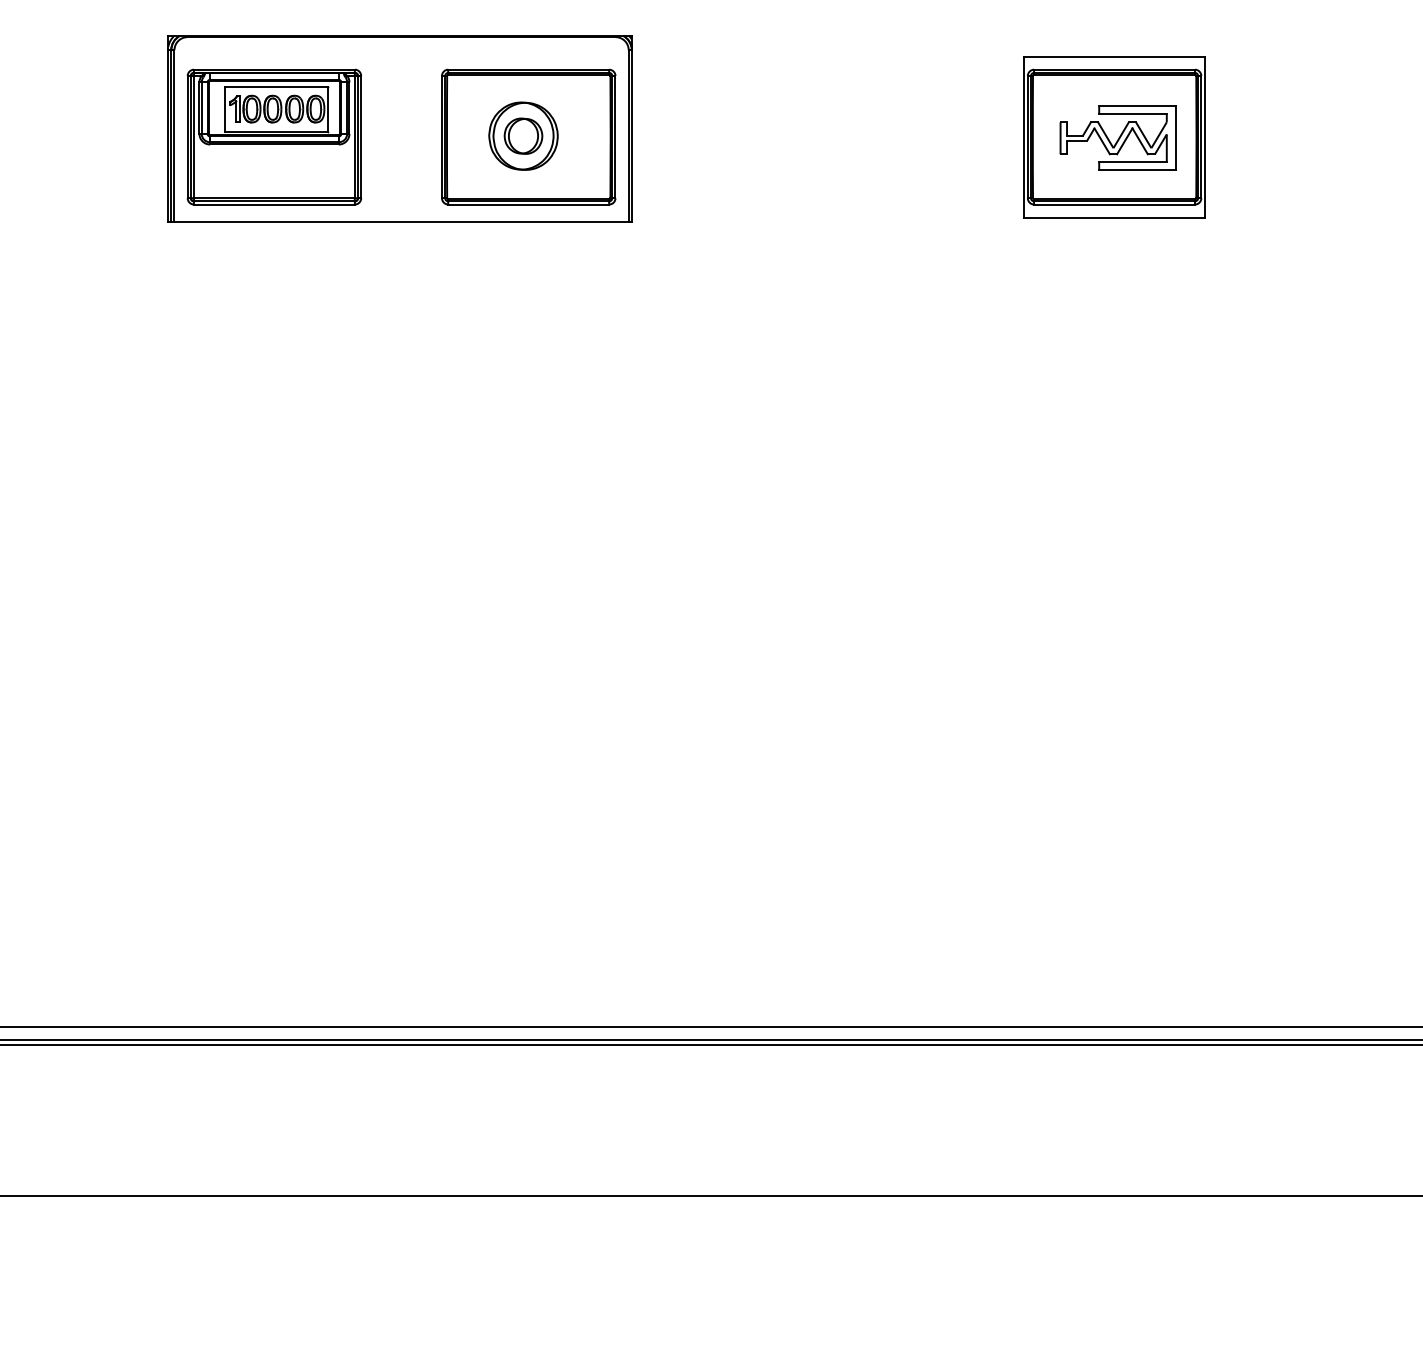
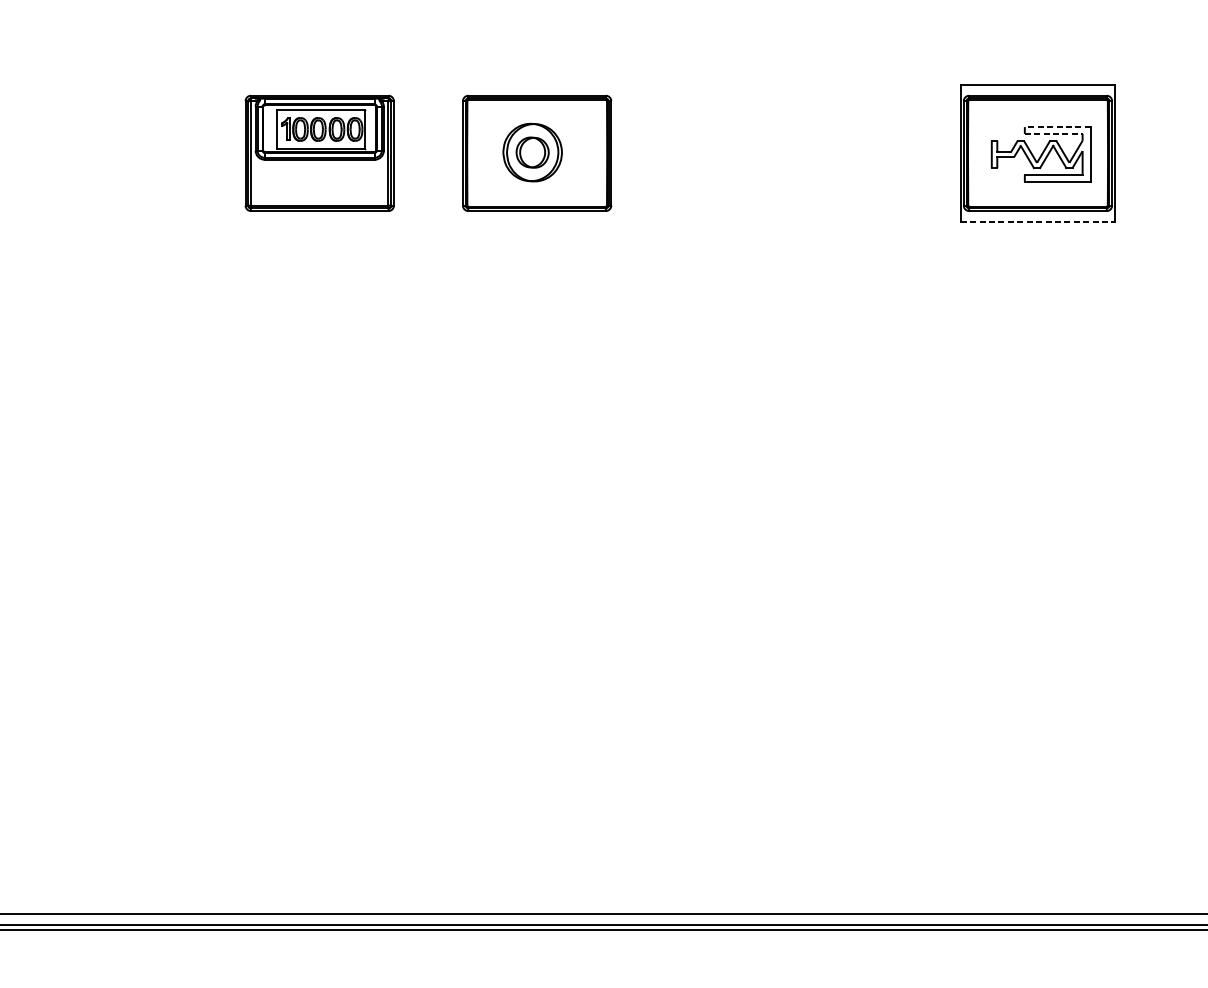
line: (1137, 106) -> (1057, 127), solid -> dashed
line: (1133, 114) -> (1054, 134), solid -> dashed
part: (399, 128) -> (426, 146), removed
line: (1115, 217) -> (1038, 222), solid -> dashed

